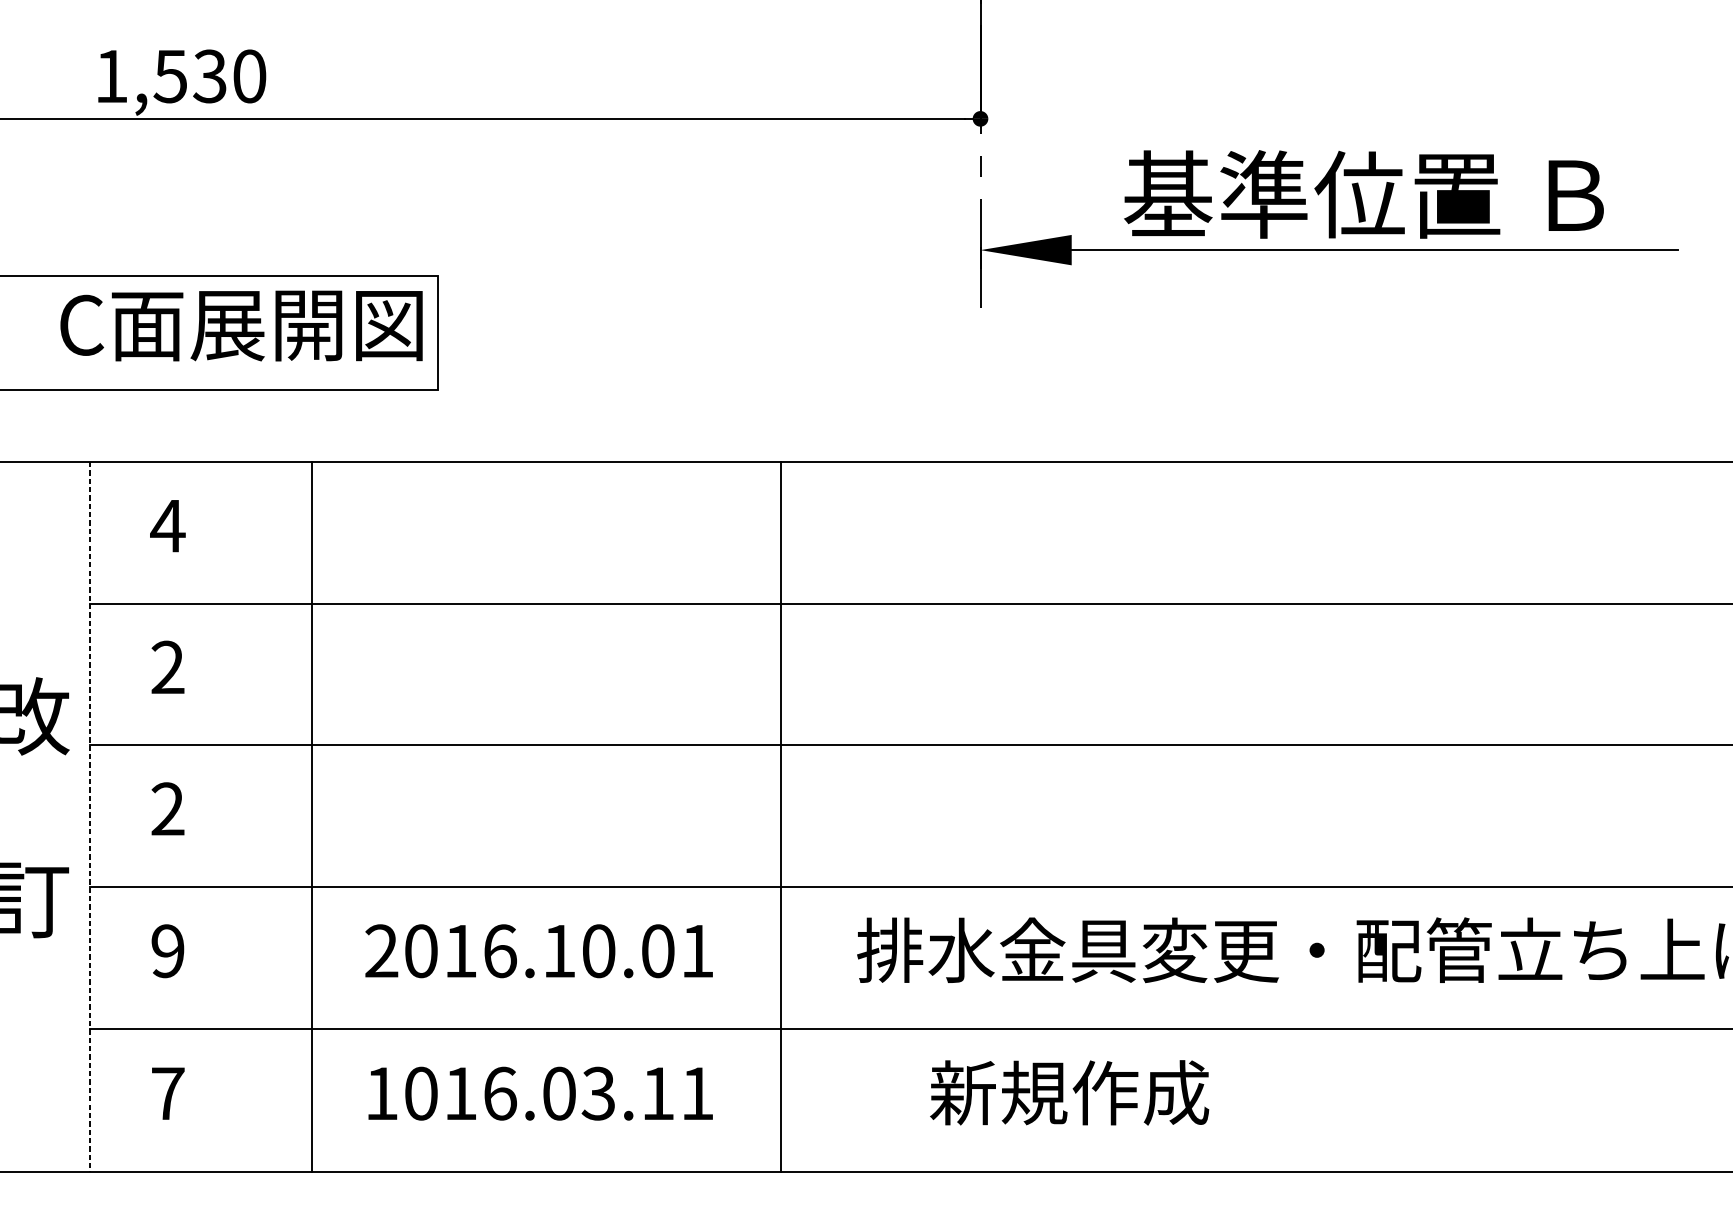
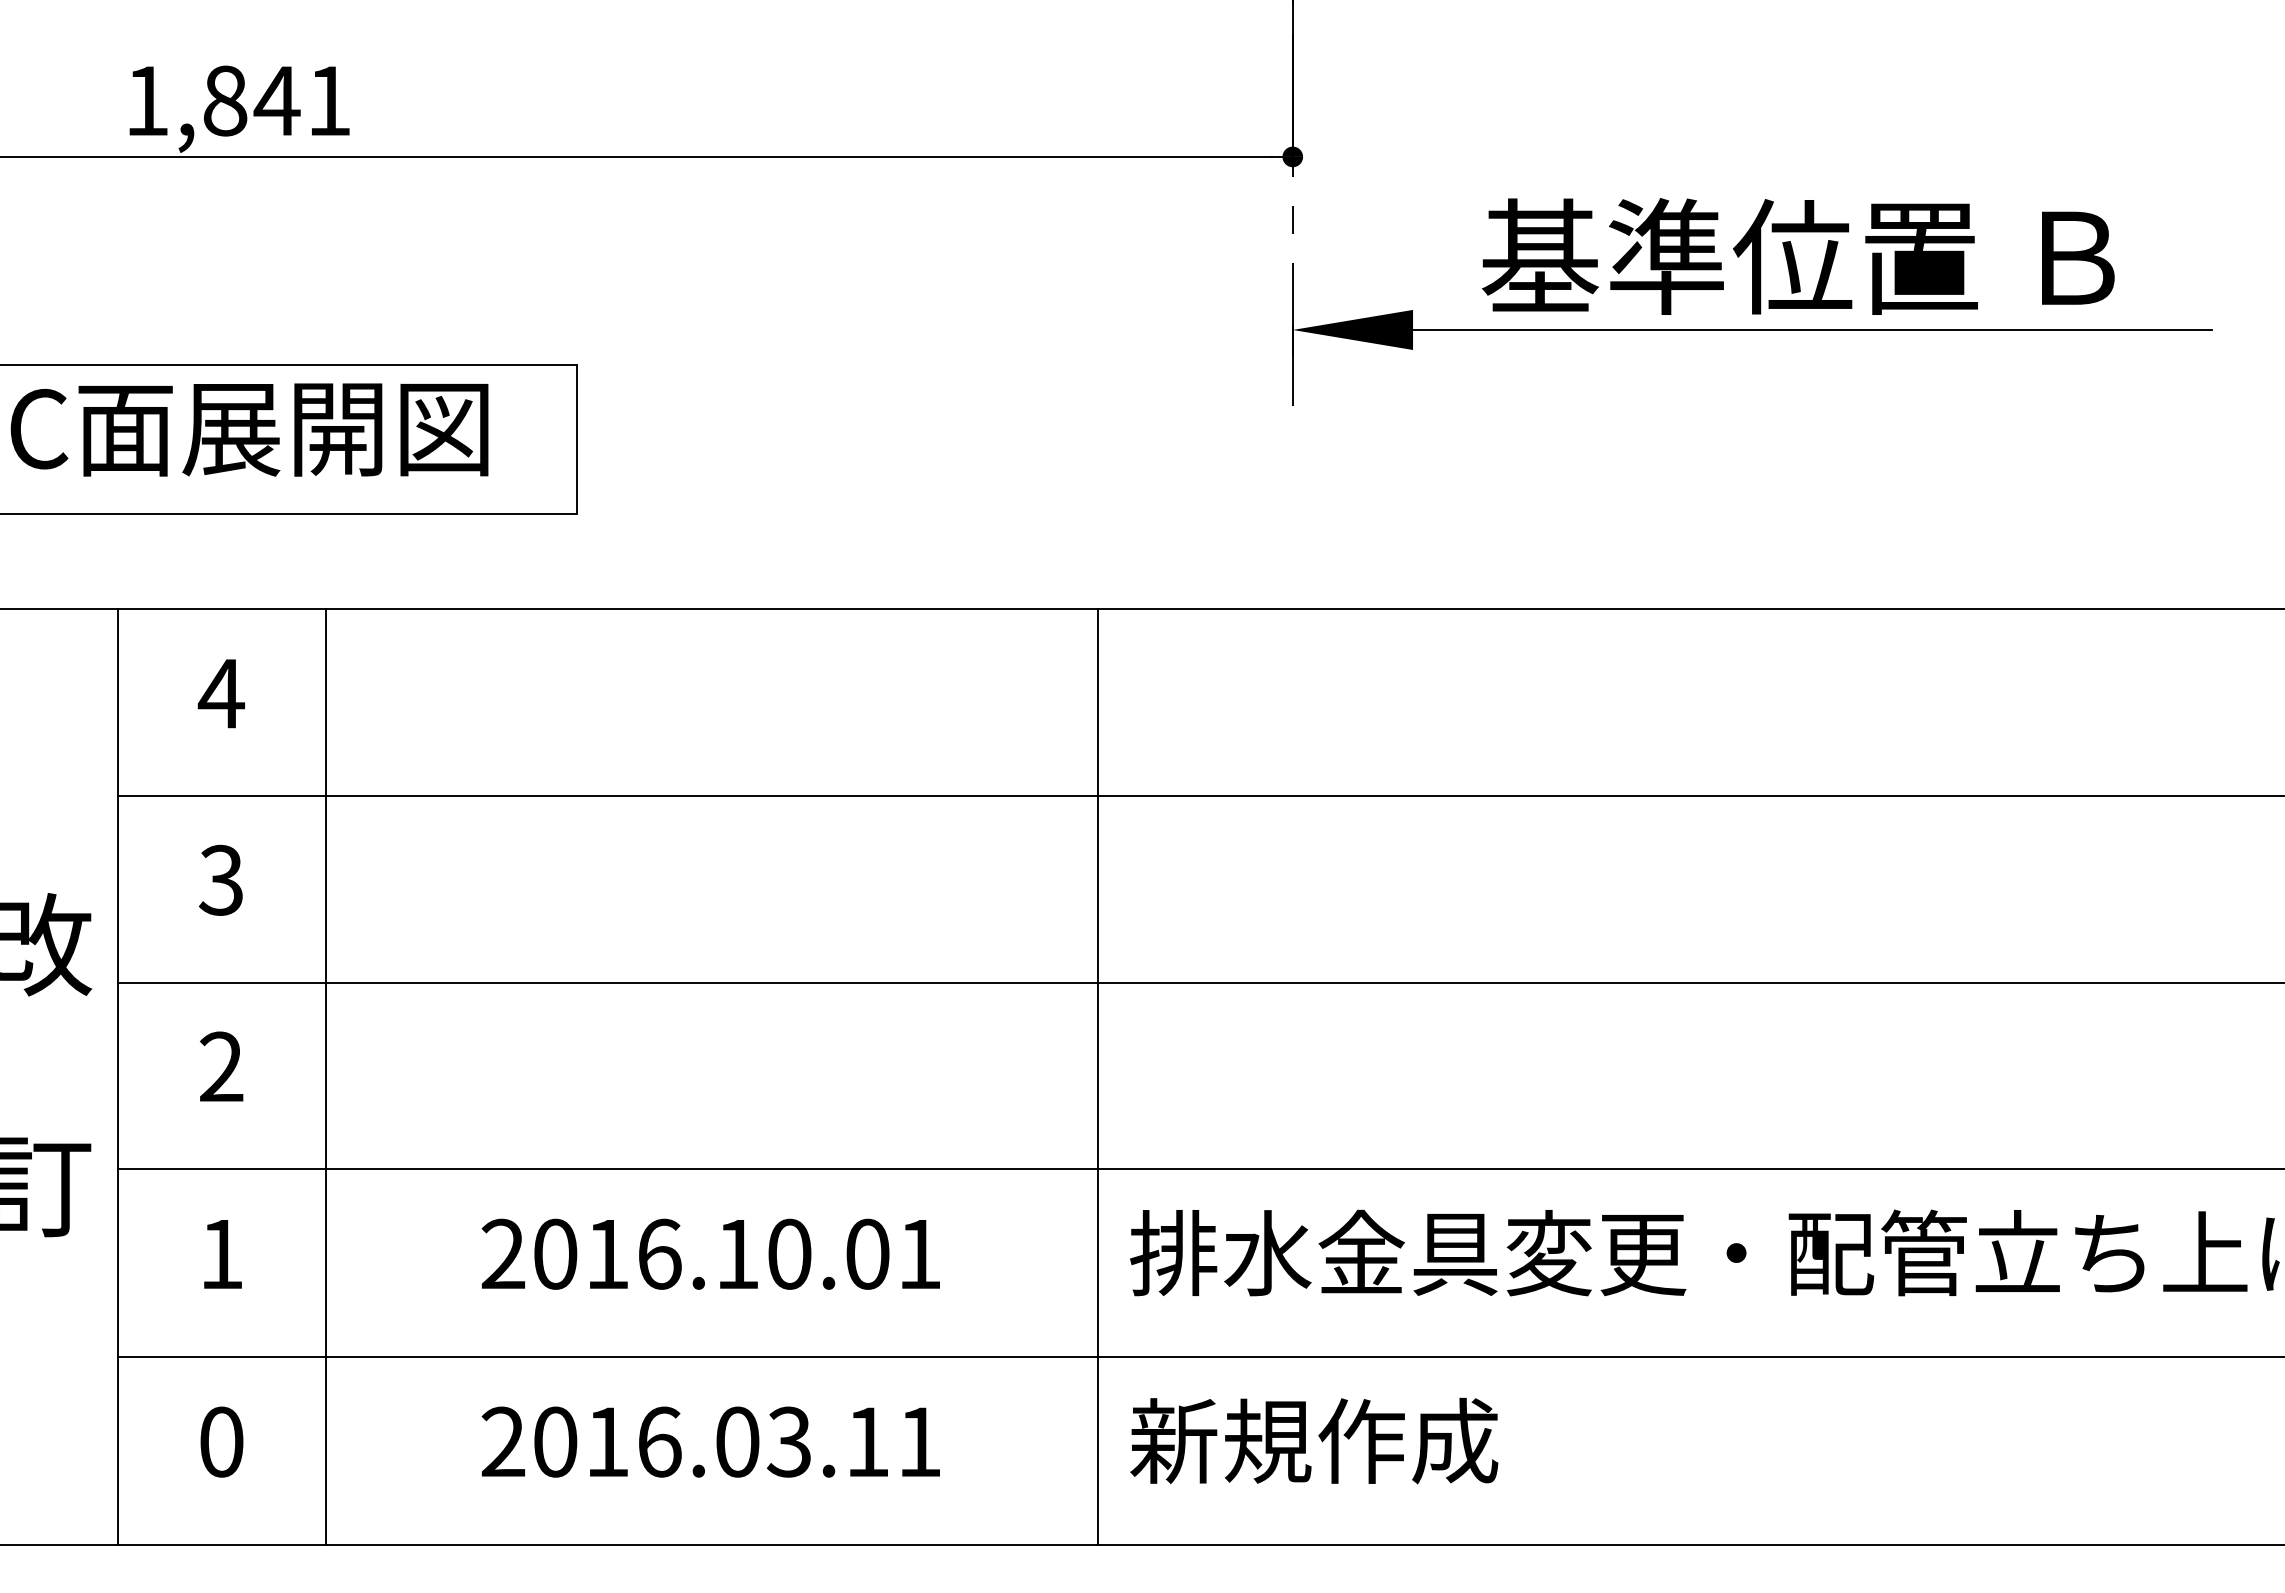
text: (209, 76) -> (276, 100), 1,530 -> 1,841
text: (241, 325) -> (249, 429), moved
text: (167, 667) -> (220, 880), 2 -> 3
line: (312, 816) -> (325, 1076), moved
line: (780, 816) -> (1098, 1076), moved
line: (89, 817) -> (118, 1077), dashed -> solid
text: (167, 950) -> (221, 1253), 9 -> 1
text: (1069, 1092) -> (1314, 1440), moved
text: (167, 1093) -> (221, 1441), 7 -> 0
text: (381, 1093) -> (503, 1441), 1016.03.11 -> 2016.03.11

